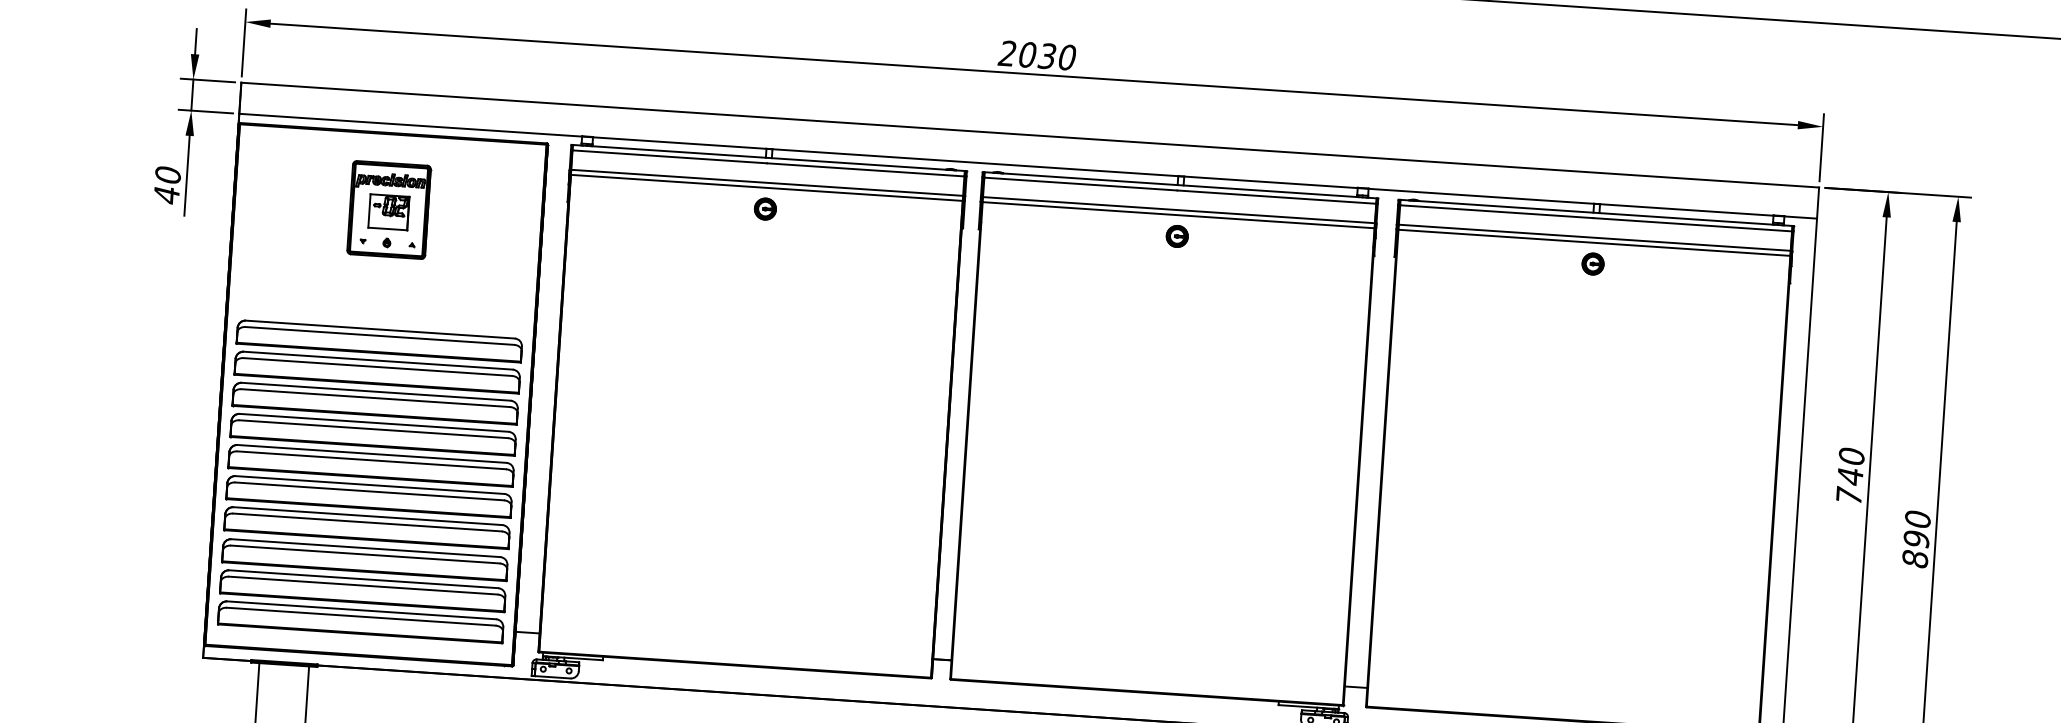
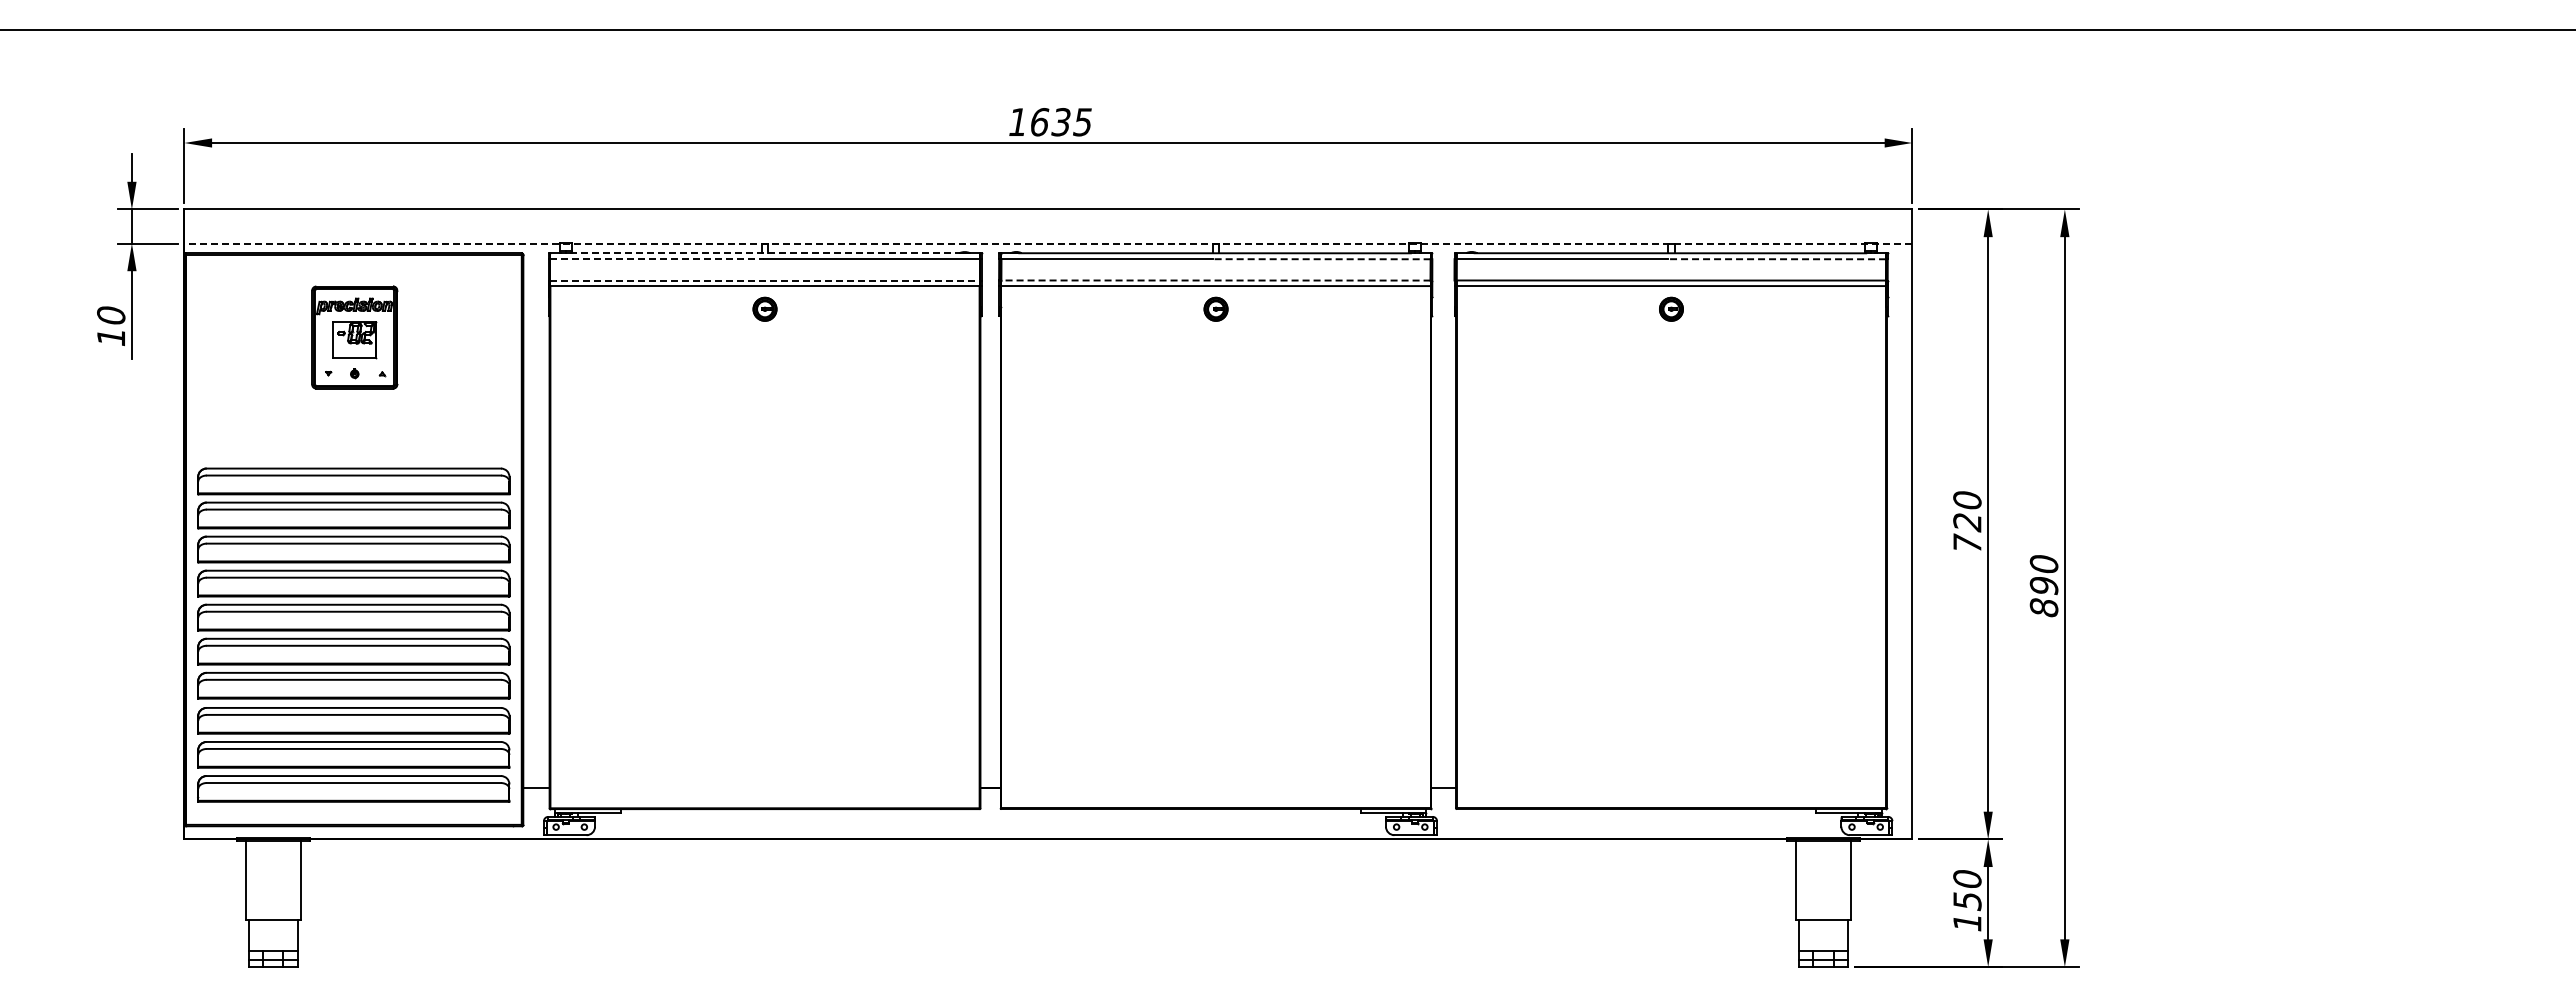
text: (1036, 55) -> (1049, 122), 2030 -> 1635
line: (669, 157) -> (656, 259), solid -> dashed
line: (770, 158) -> (766, 253), solid -> dashed
line: (1028, 166) -> (1048, 243), solid -> dashed
line: (767, 182) -> (765, 280), solid -> dashed
text: (166, 196) -> (110, 338), 40 -> 10
line: (1276, 197) -> (1321, 259), solid -> dashed
line: (1178, 210) -> (1215, 280), solid -> dashed
line: (1692, 225) -> (1777, 259), solid -> dashed
text: (1850, 476) -> (1967, 522), 740 -> 720

